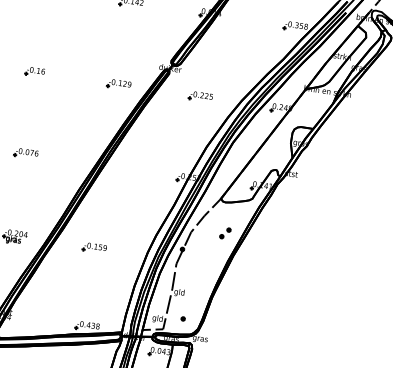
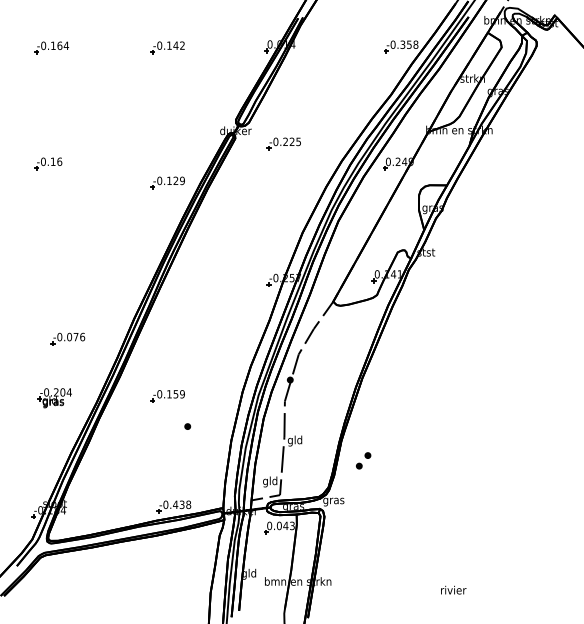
part: (118, 84) -> (167, 182), moved
part: (200, 96) -> (283, 143), moved
part: (25, 152) -> (67, 338), moved
part: (225, 233) -> (363, 460), moved
part: (183, 318) -> (187, 426), moved

